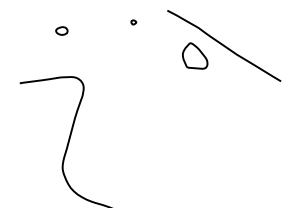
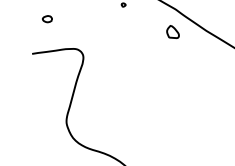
part: (61, 30) -> (47, 18), moved
part: (195, 55) -> (173, 31), size x0.6

